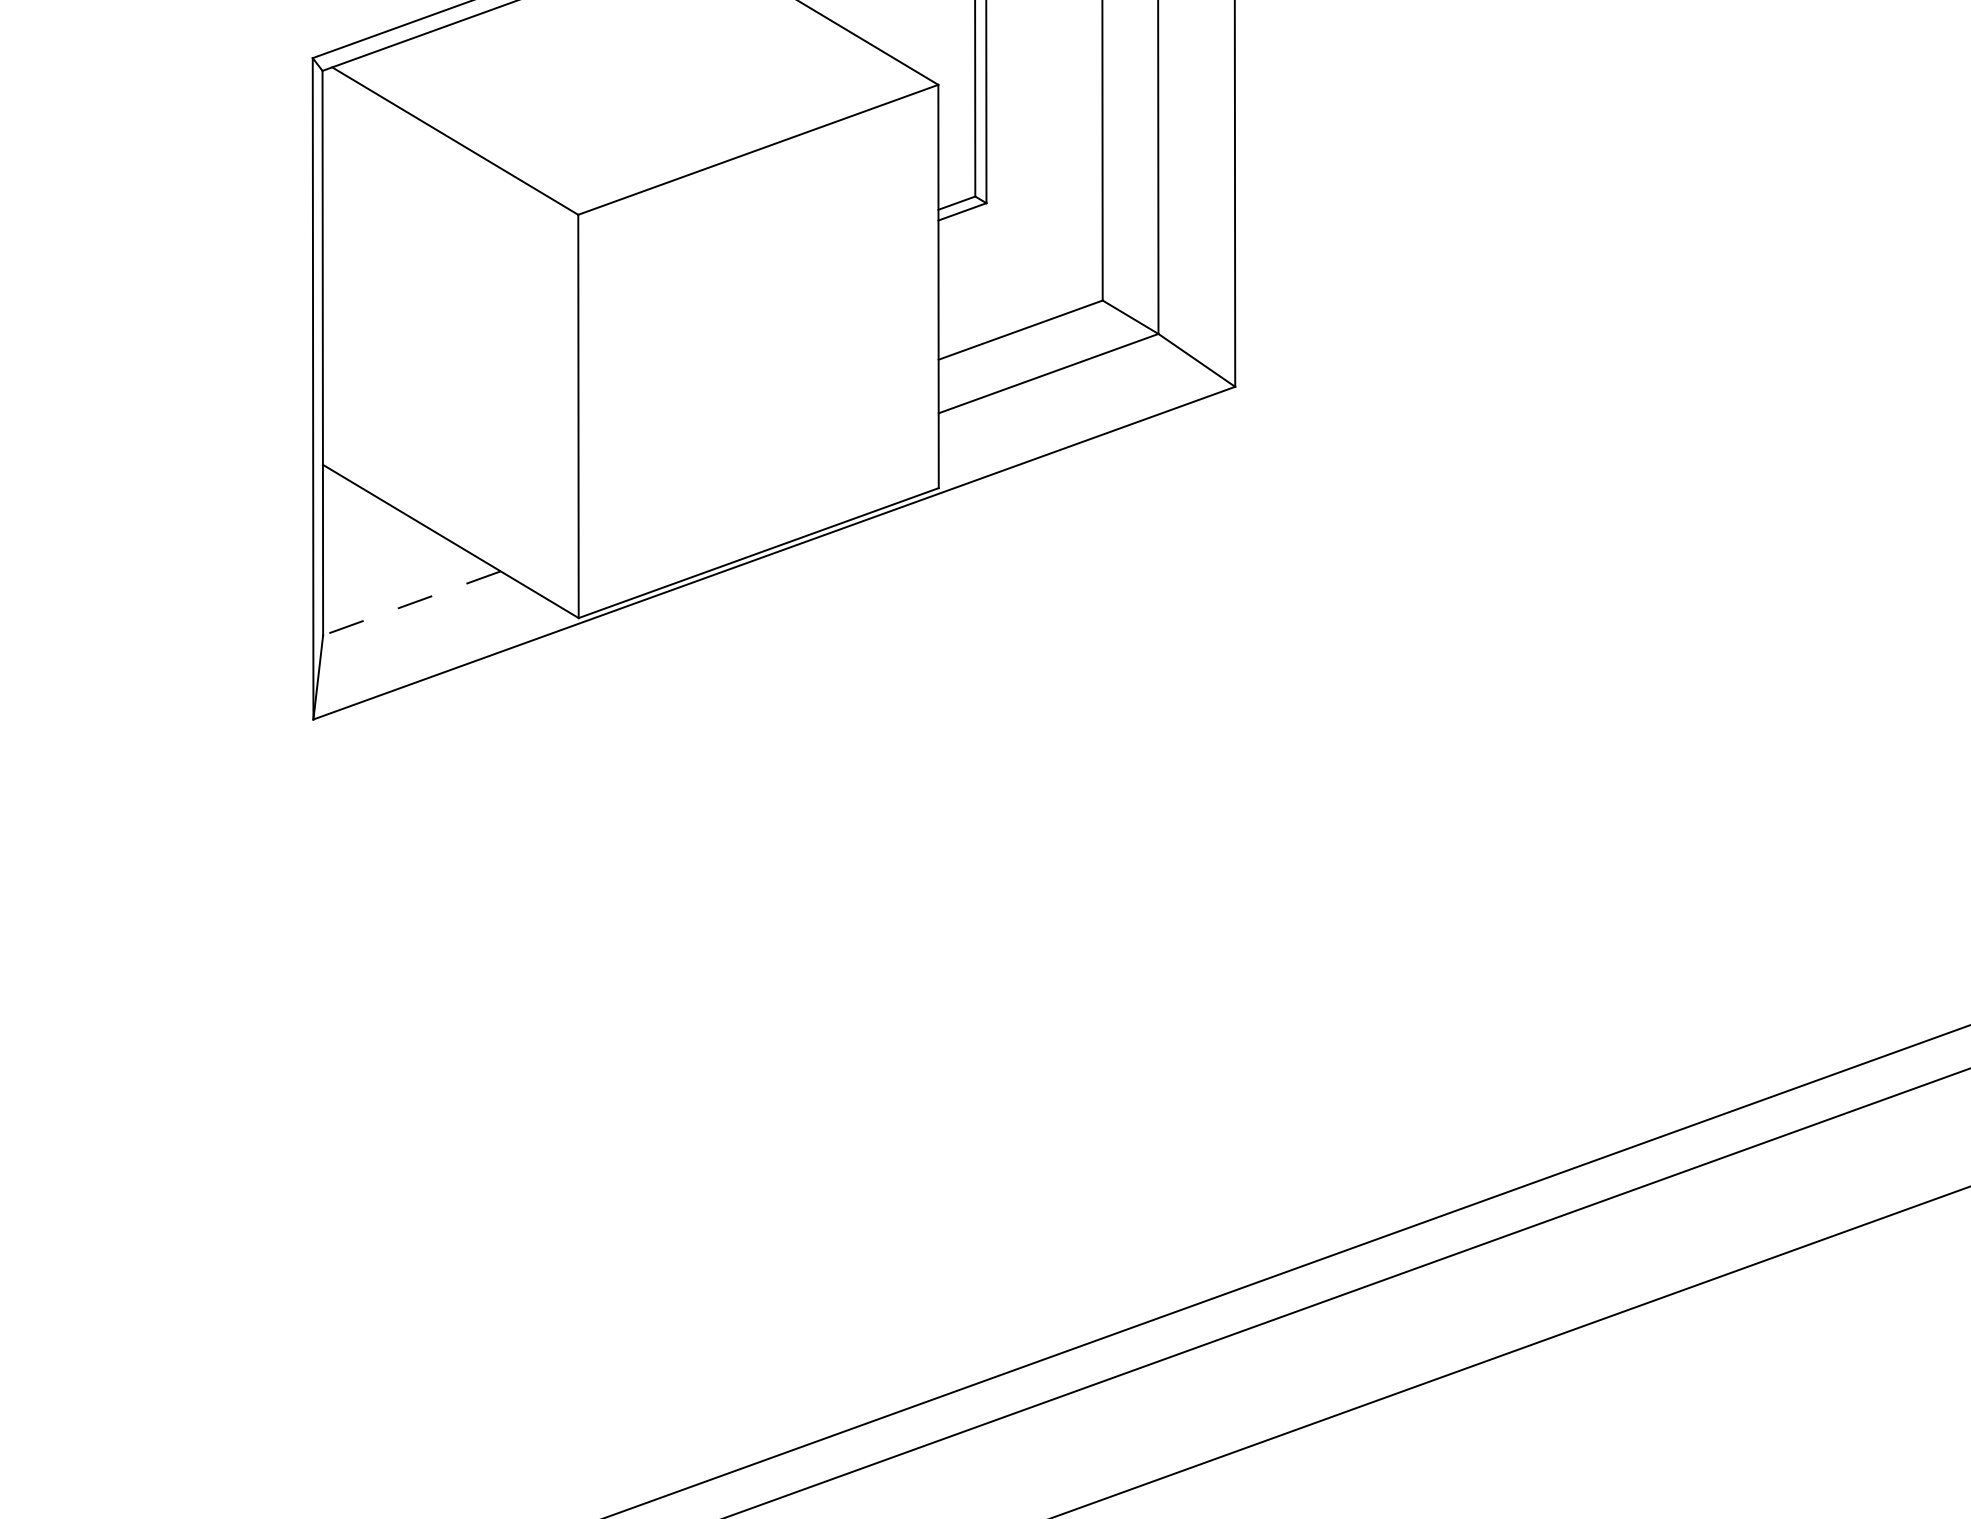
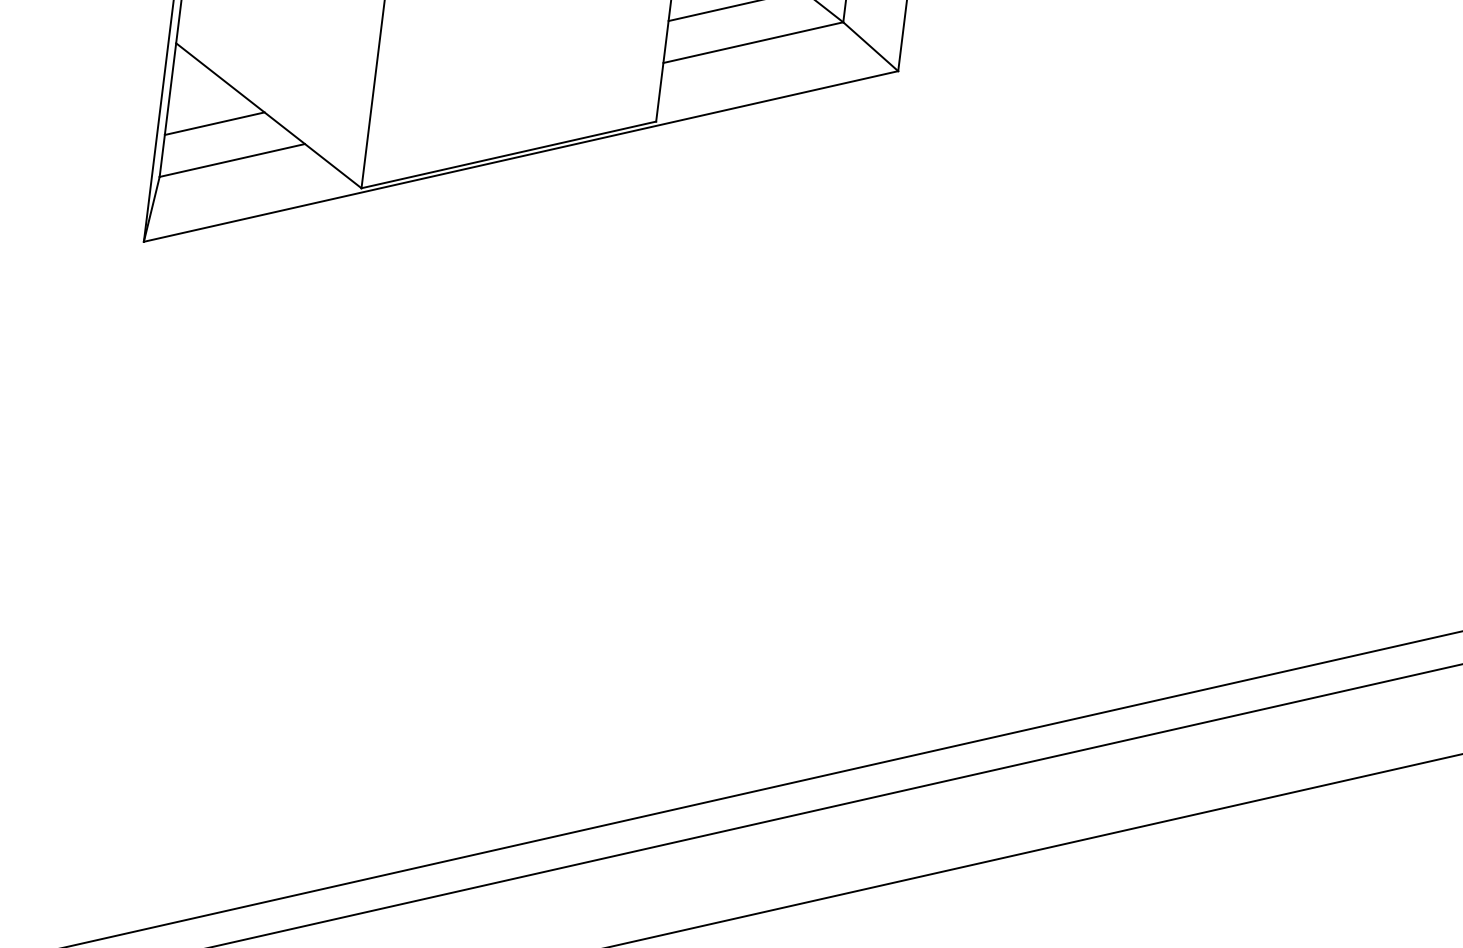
line: (383, 559) -> (214, 123), added
line: (411, 603) -> (232, 160), dashed -> solid

